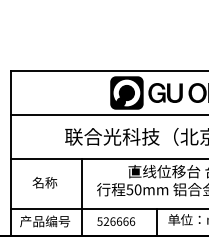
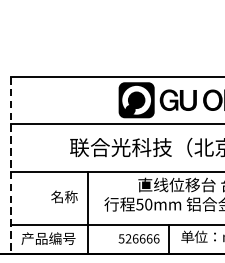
line: (10, 154) -> (11, 166), solid -> dashed
text: (44, 182) -> (64, 196), moved
text: (116, 221) -> (139, 238), moved

